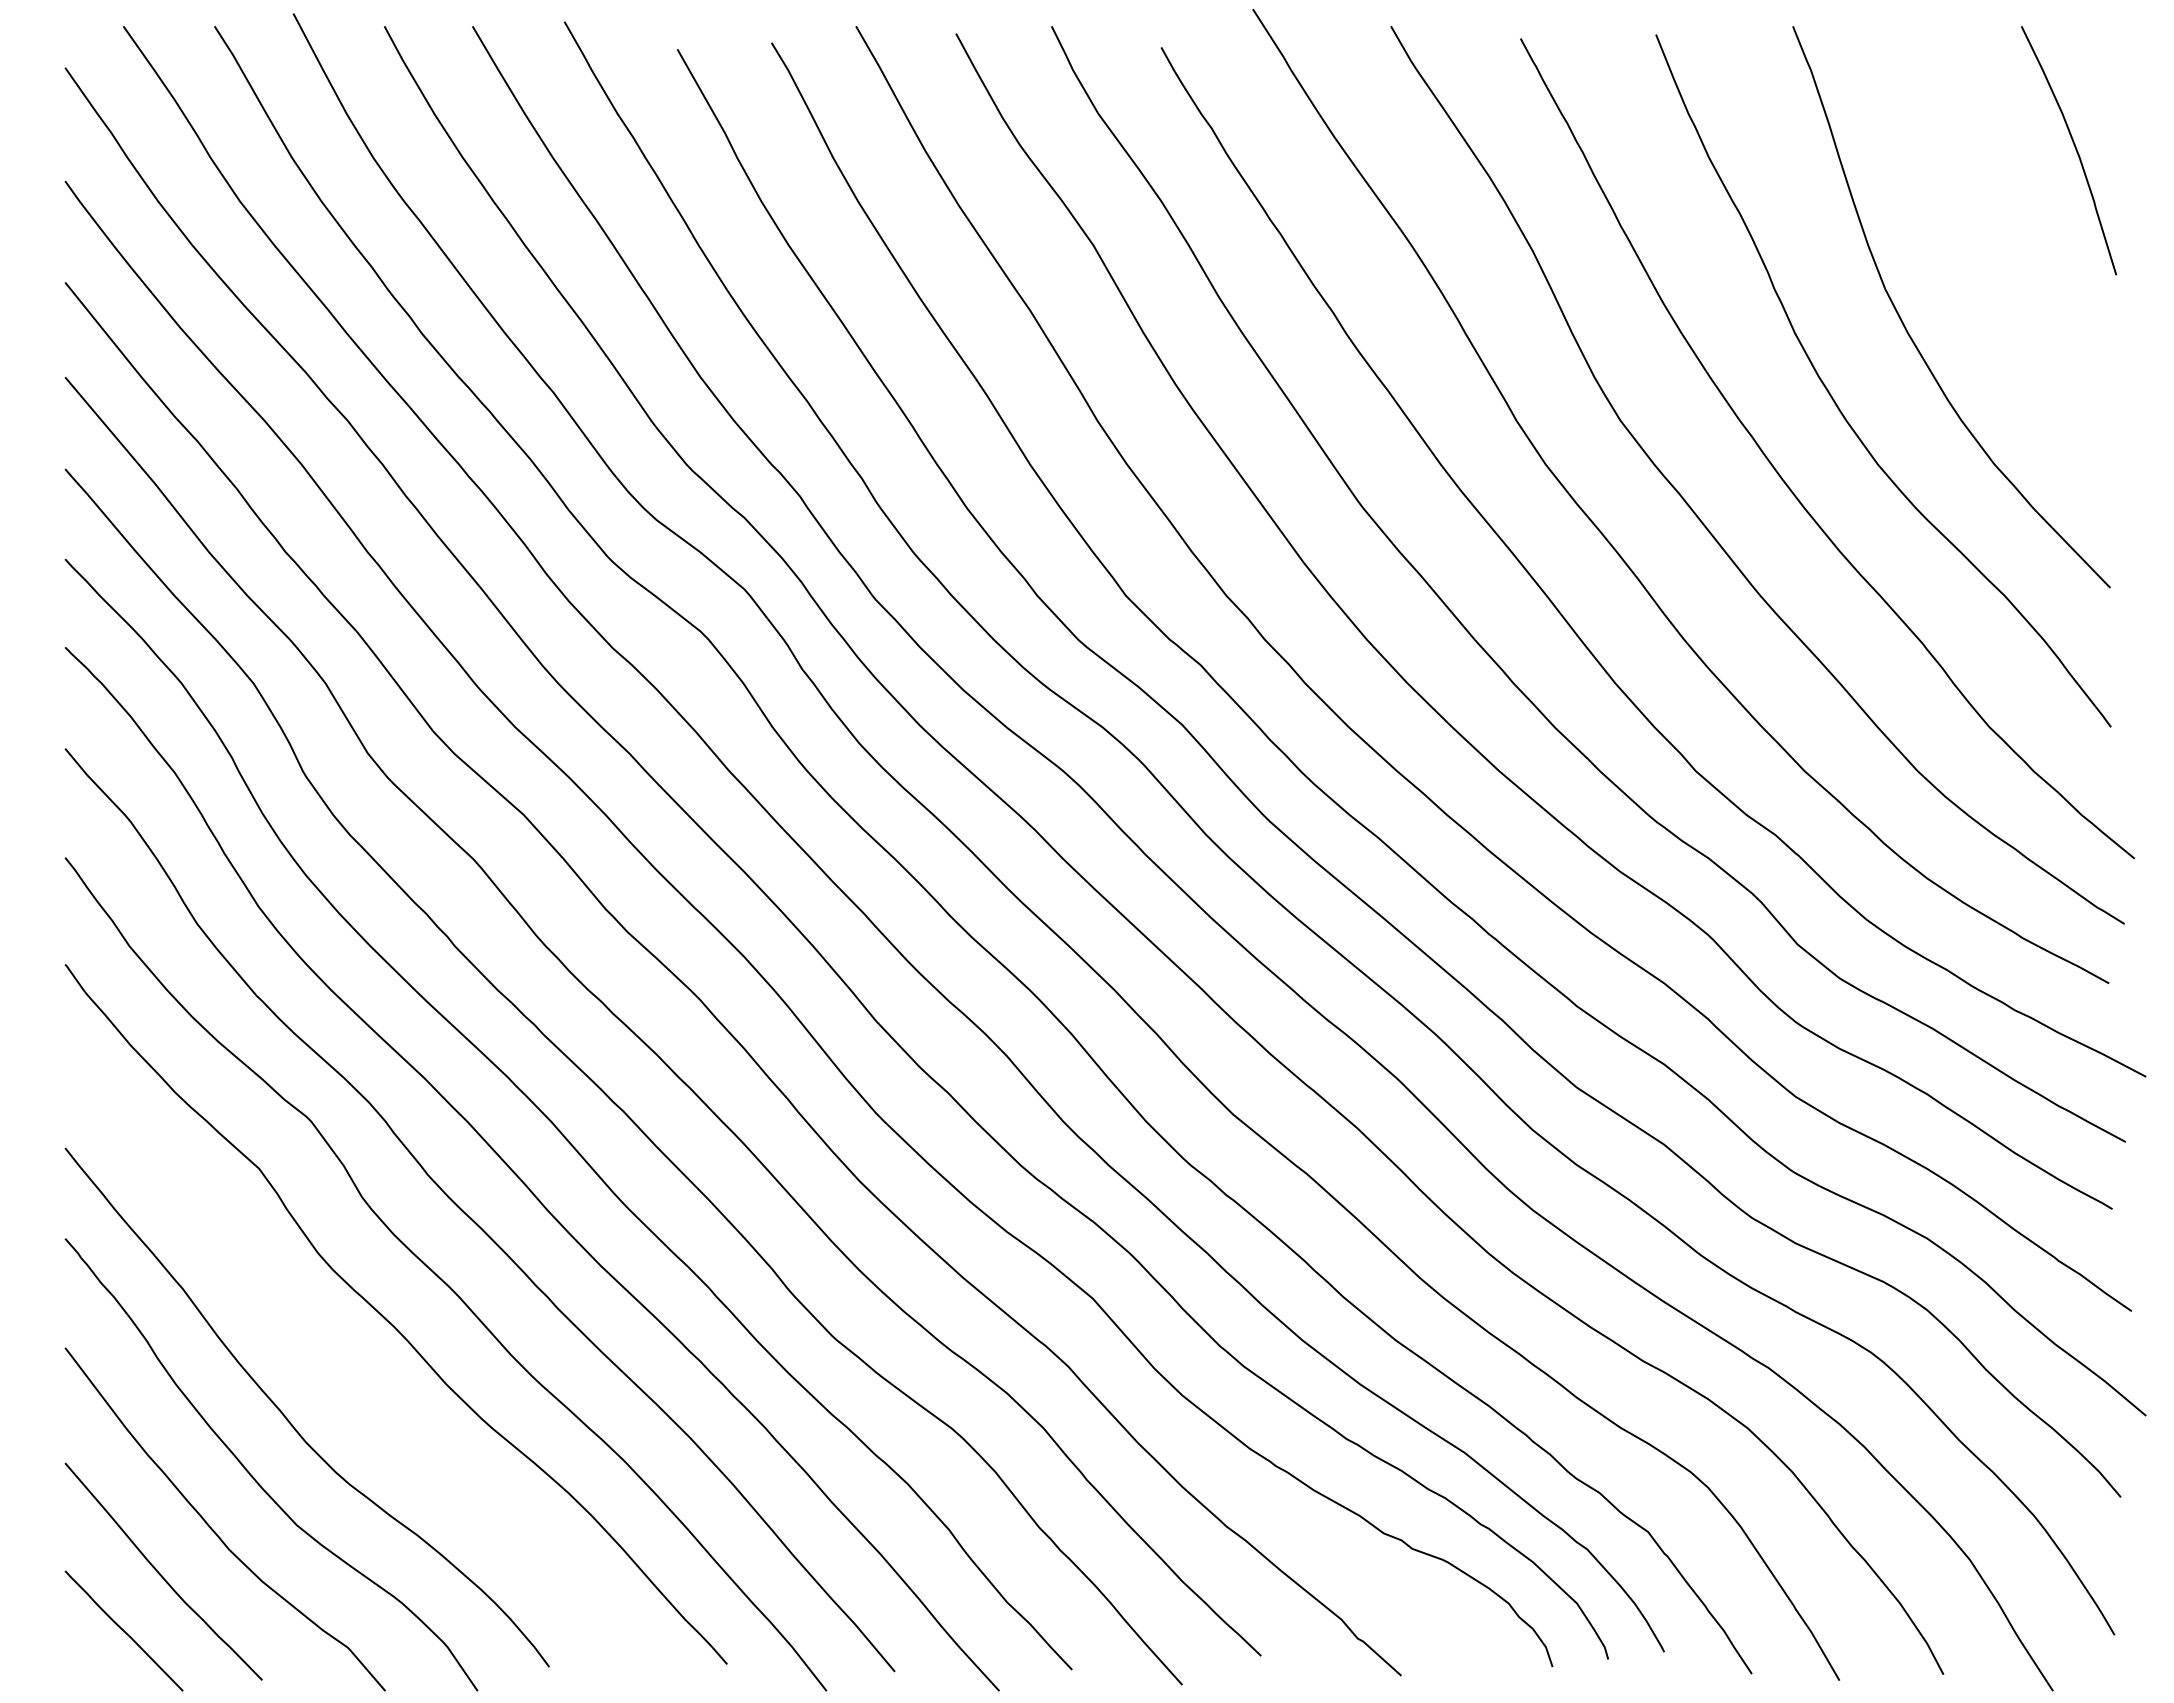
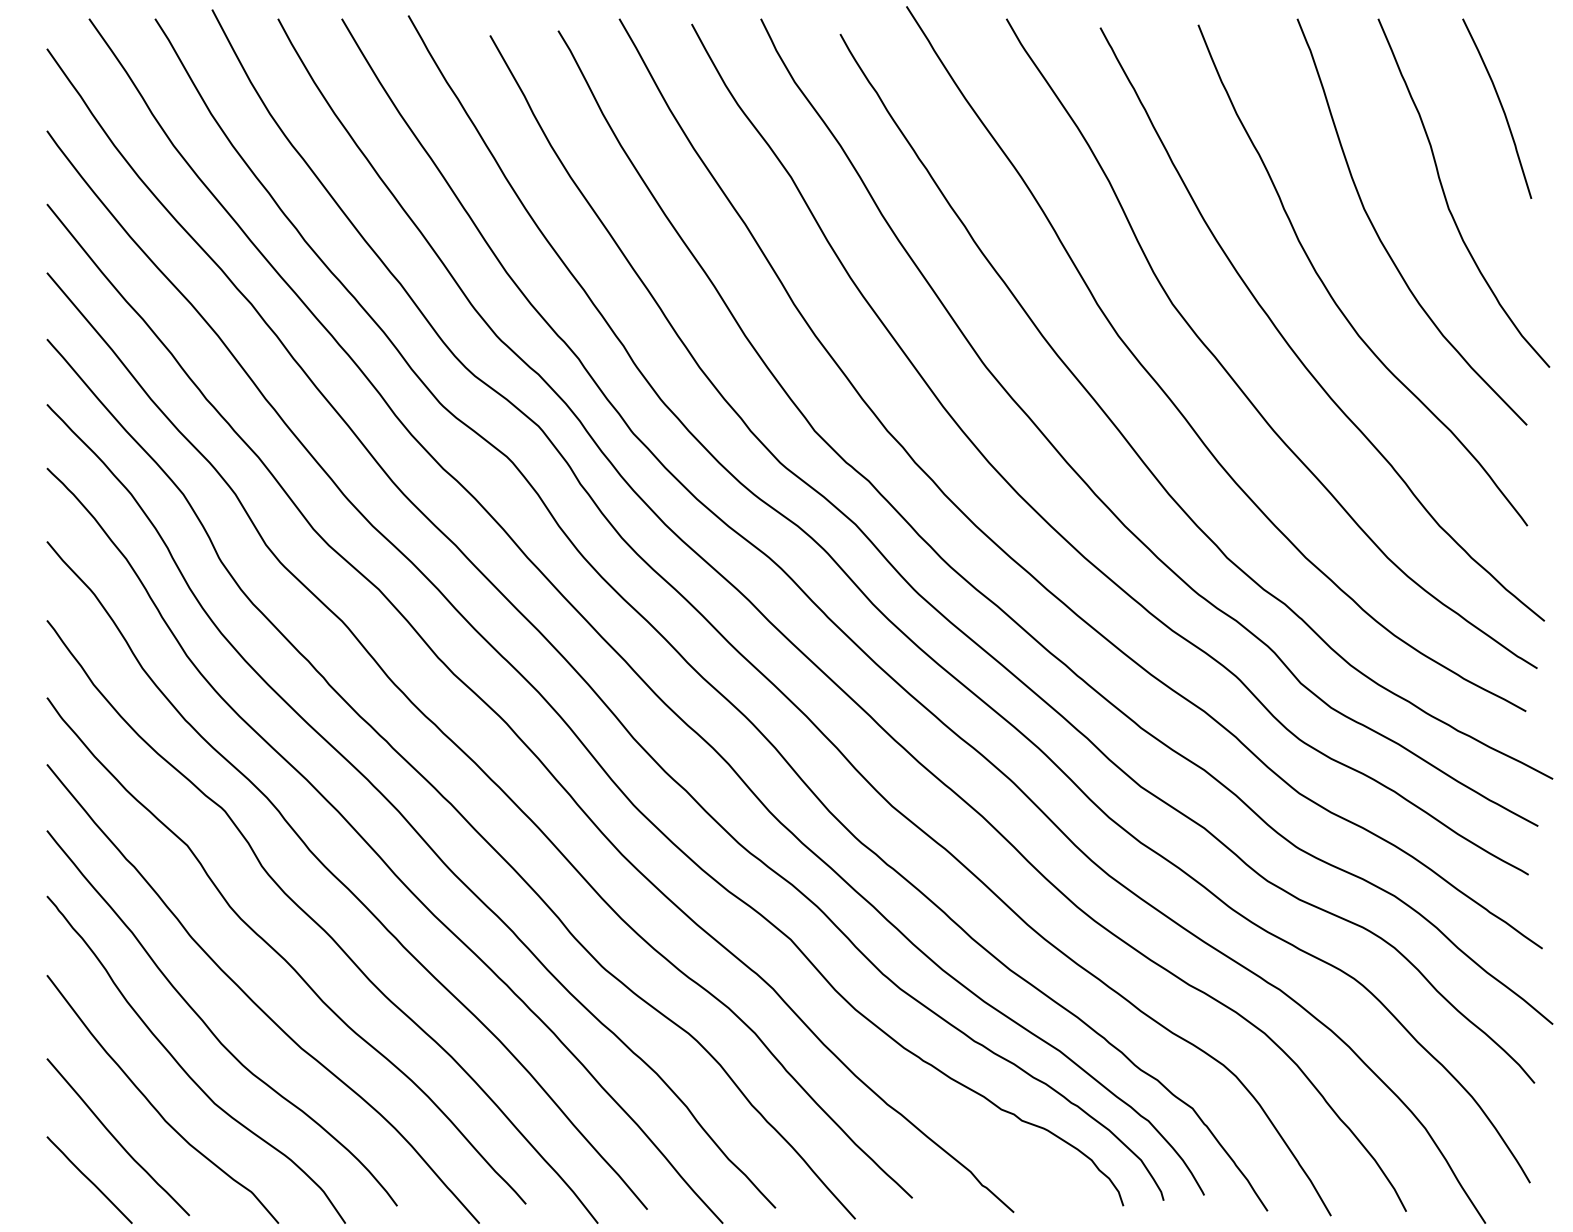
curve: (1999, 276) -> (1446, 199), added
curve: (351, 1384) -> (254, 1001), added

